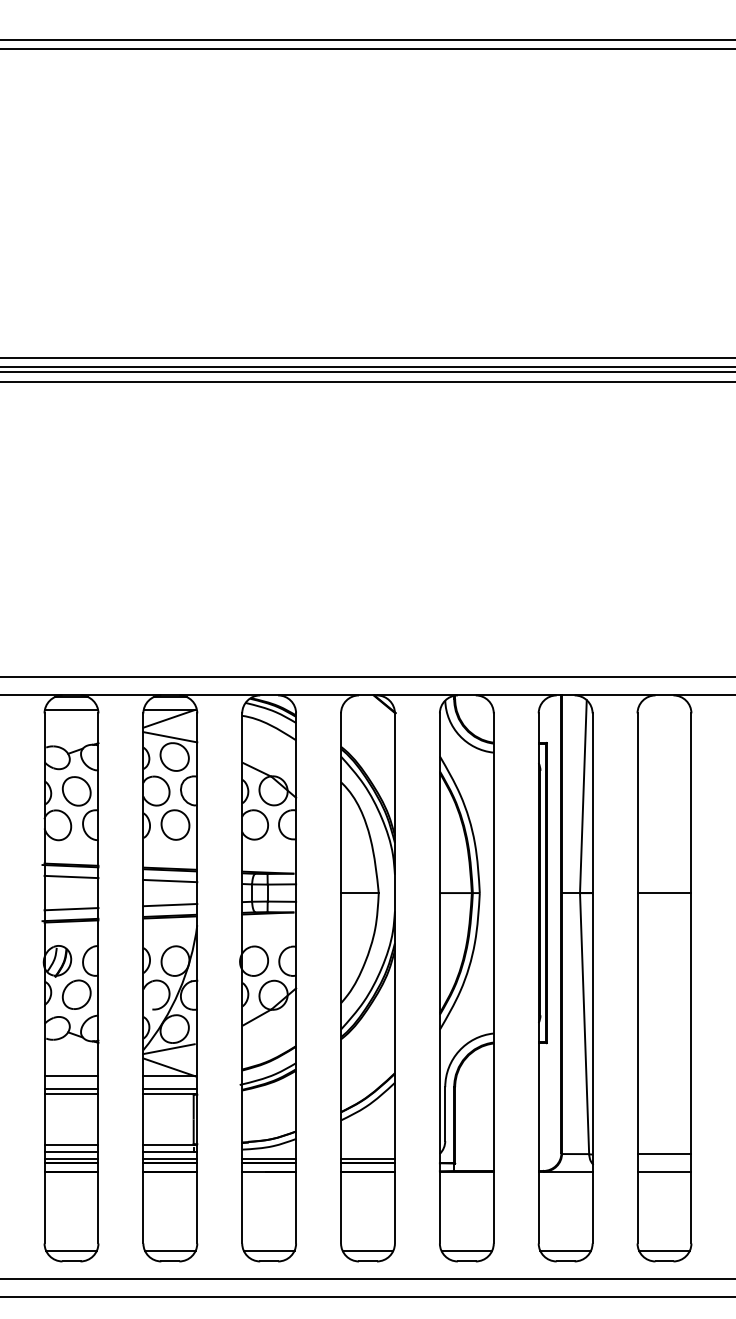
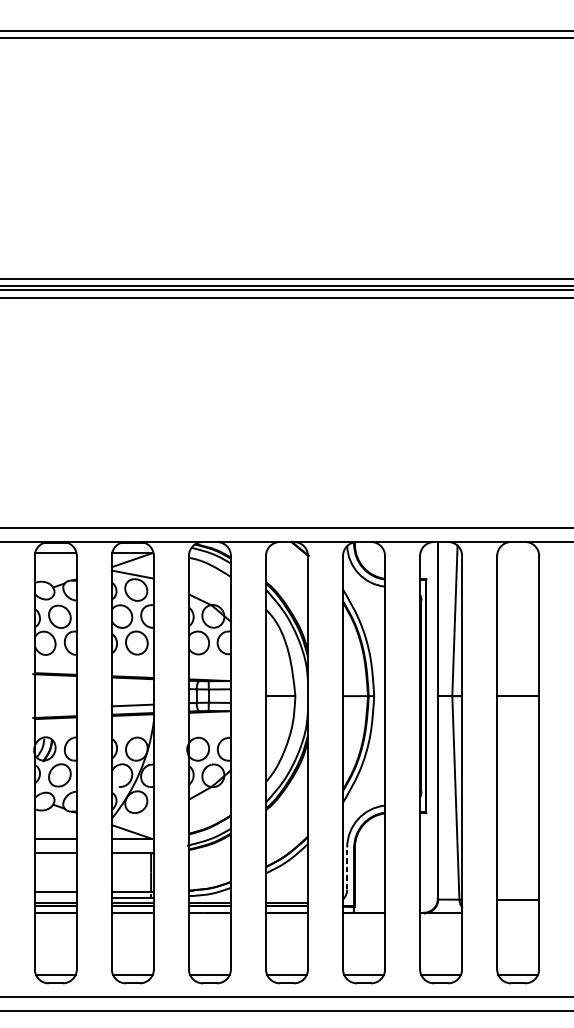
line: (71, 876) -> (55, 683), removed
line: (170, 880) -> (133, 686), removed
line: (71, 909) -> (55, 708), removed
line: (168, 1049) -> (131, 818), removed
line: (71, 1088) -> (55, 848), removed
line: (170, 1088) -> (133, 848), removed
line: (445, 1114) -> (347, 868), solid -> dashed
line: (71, 1151) -> (55, 897), removed
line: (664, 1171) -> (518, 913), removed

